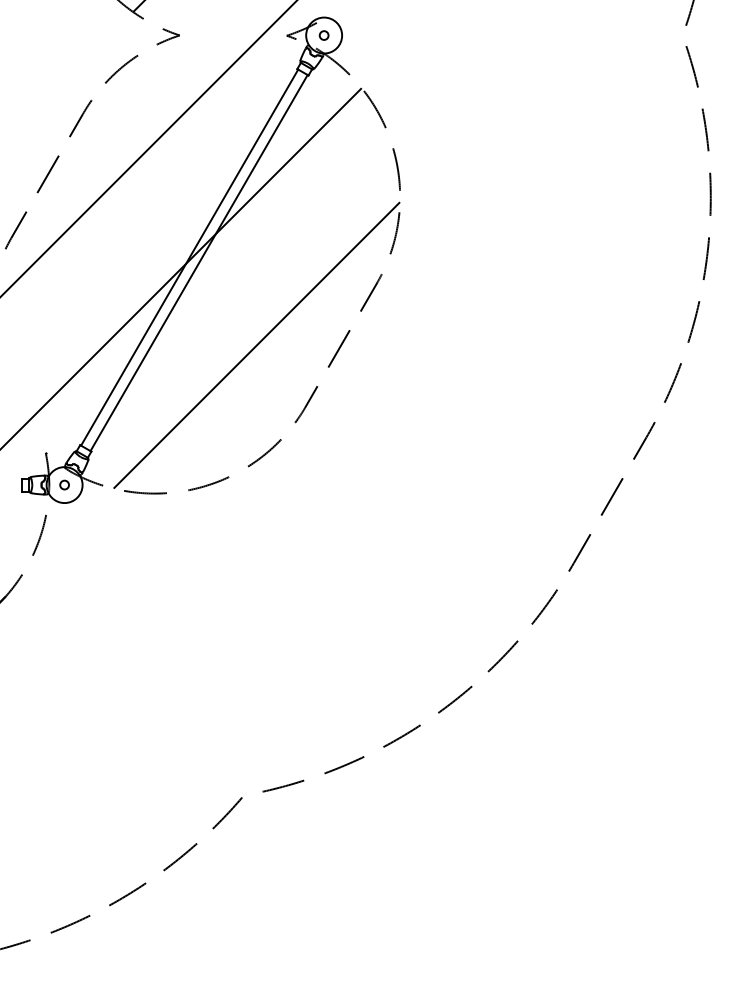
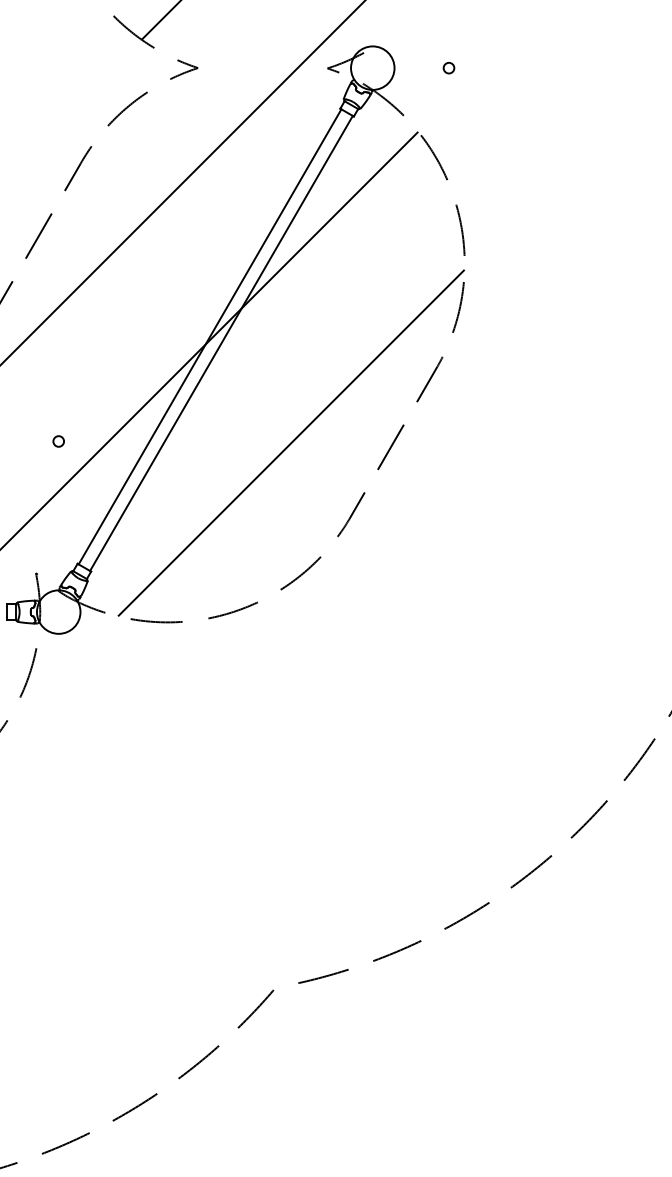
circle: (323, 35) -> (448, 68), moved
circle: (64, 484) -> (58, 440), moved

